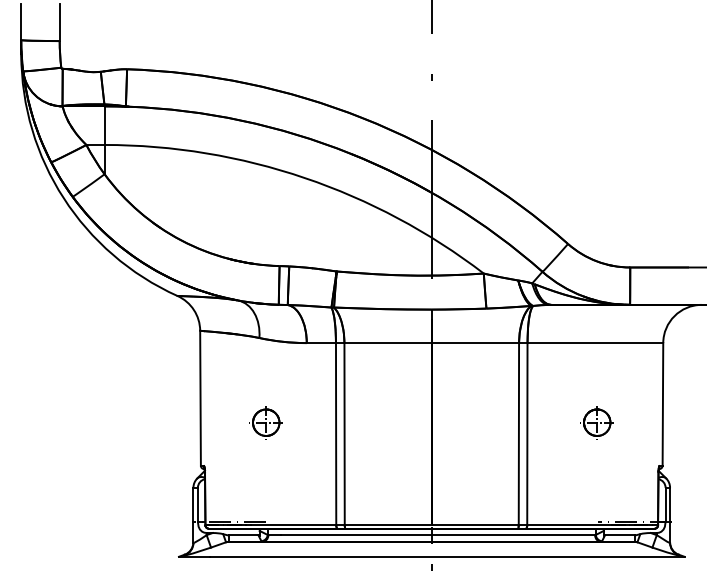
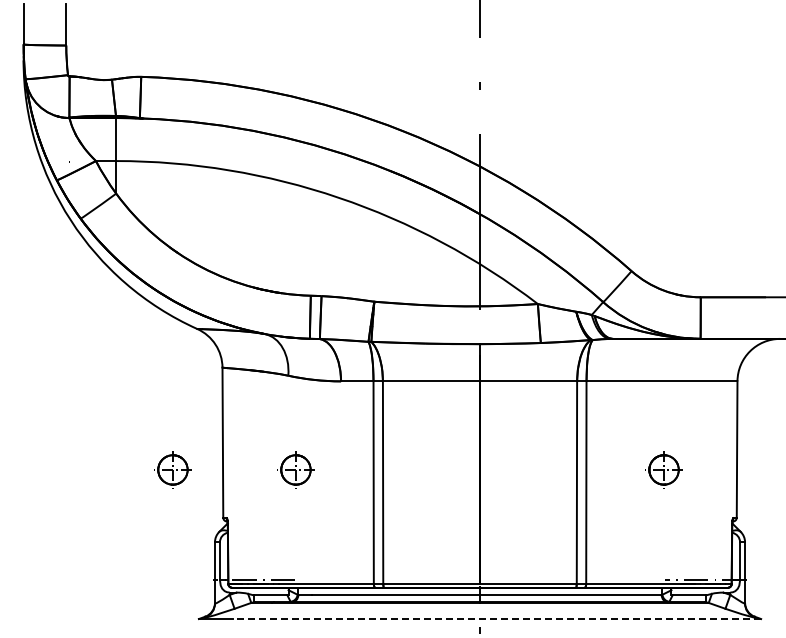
part: (155, 422) -> (172, 469), added
line: (447, 557) -> (497, 619), solid -> dashed

